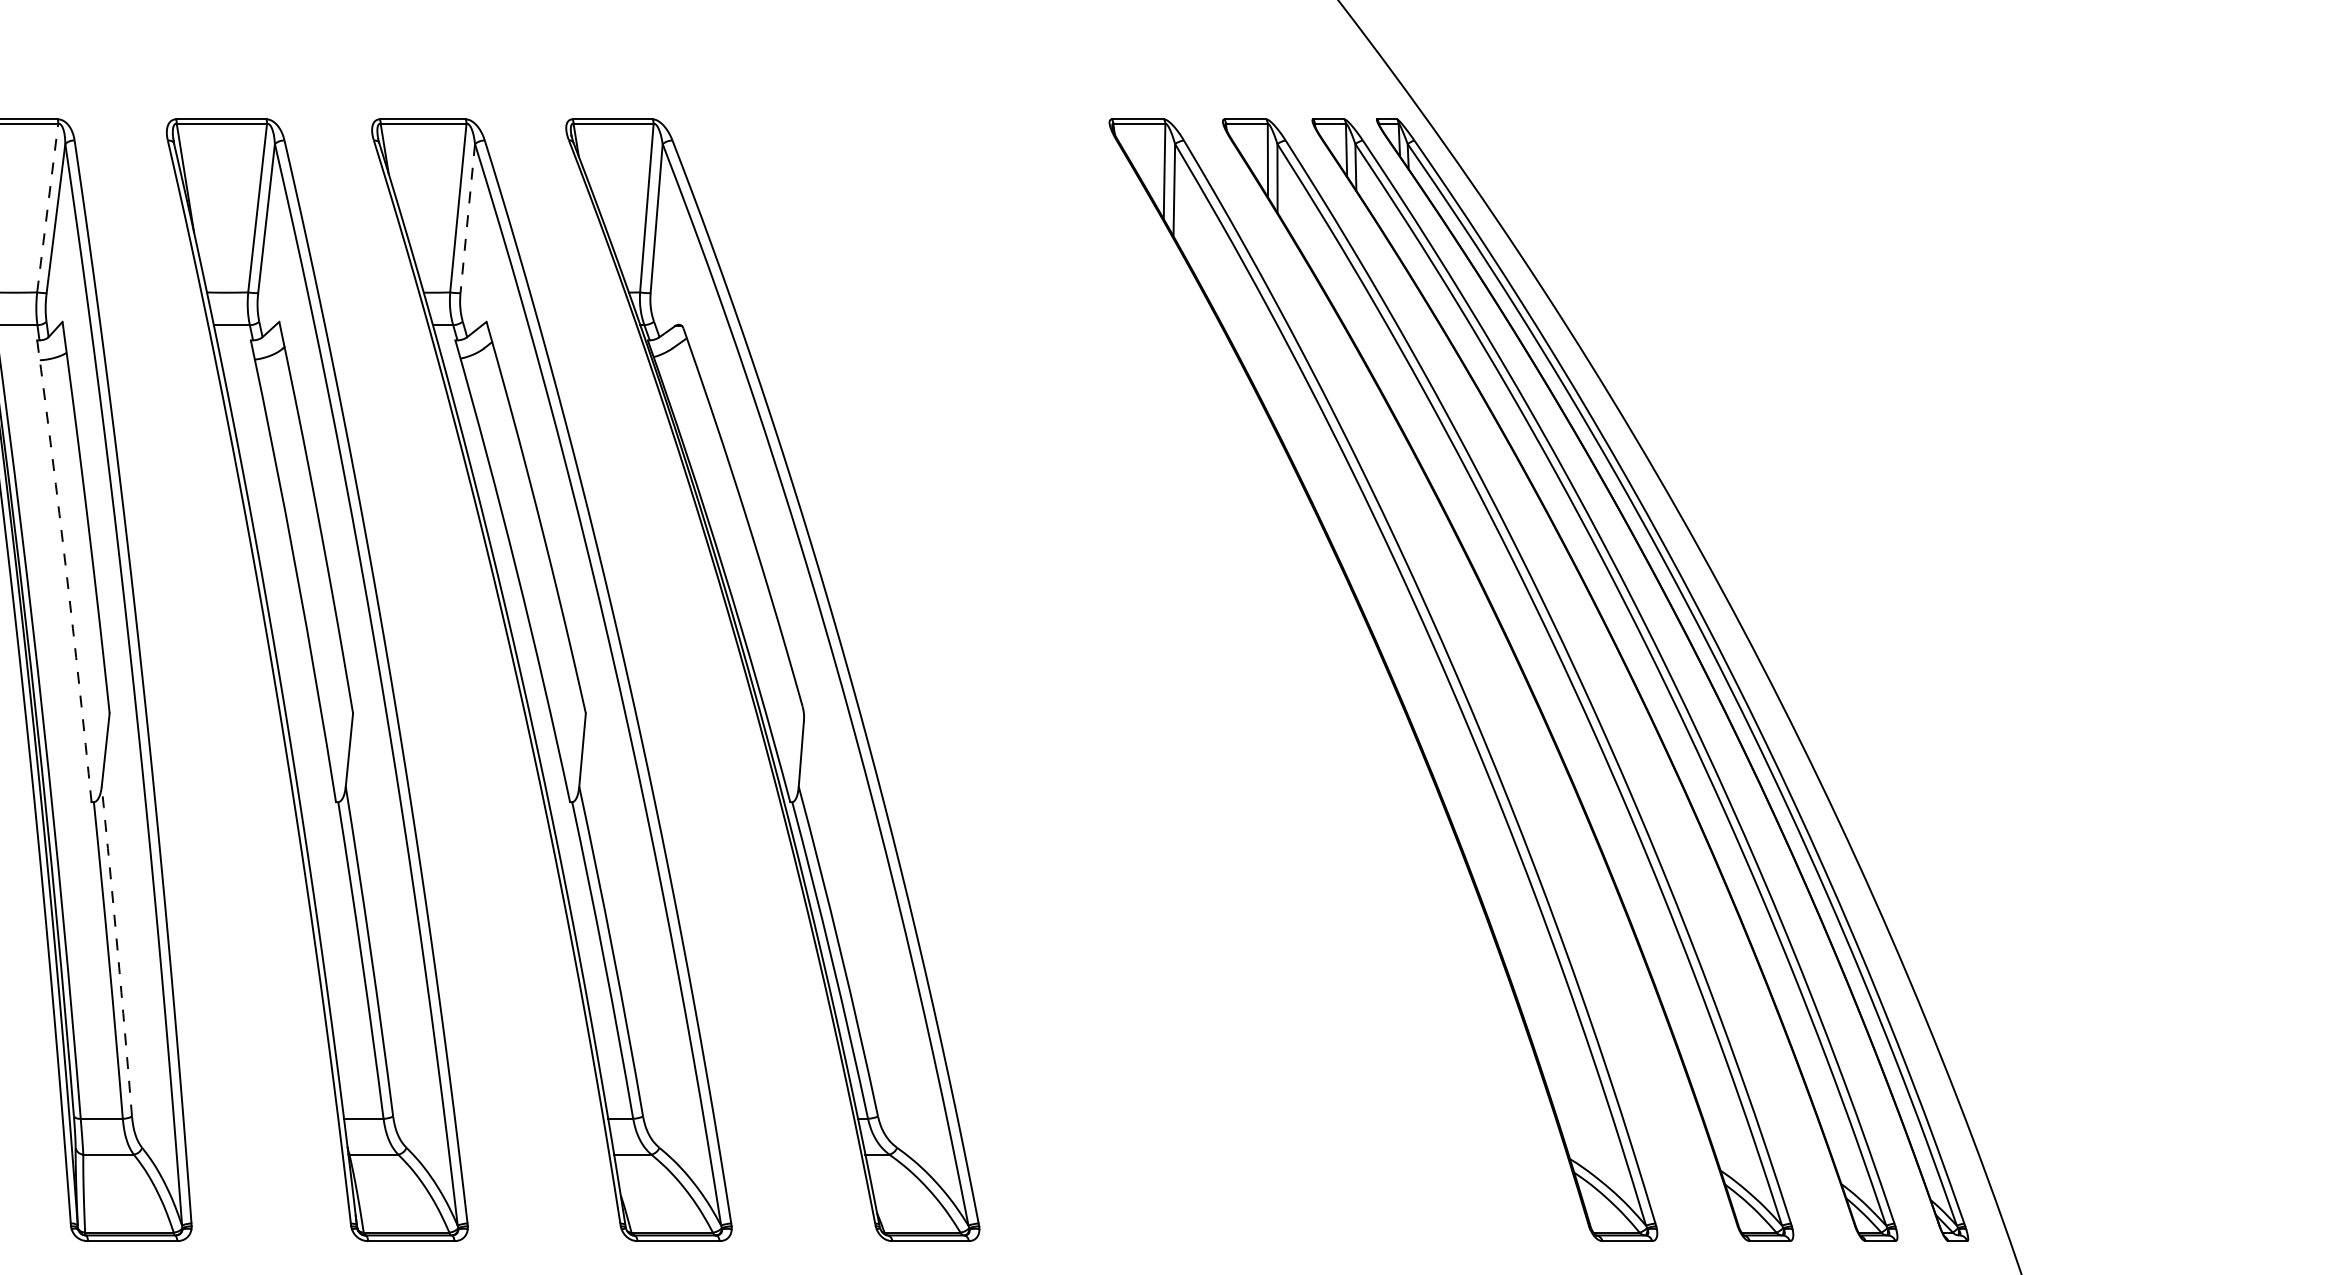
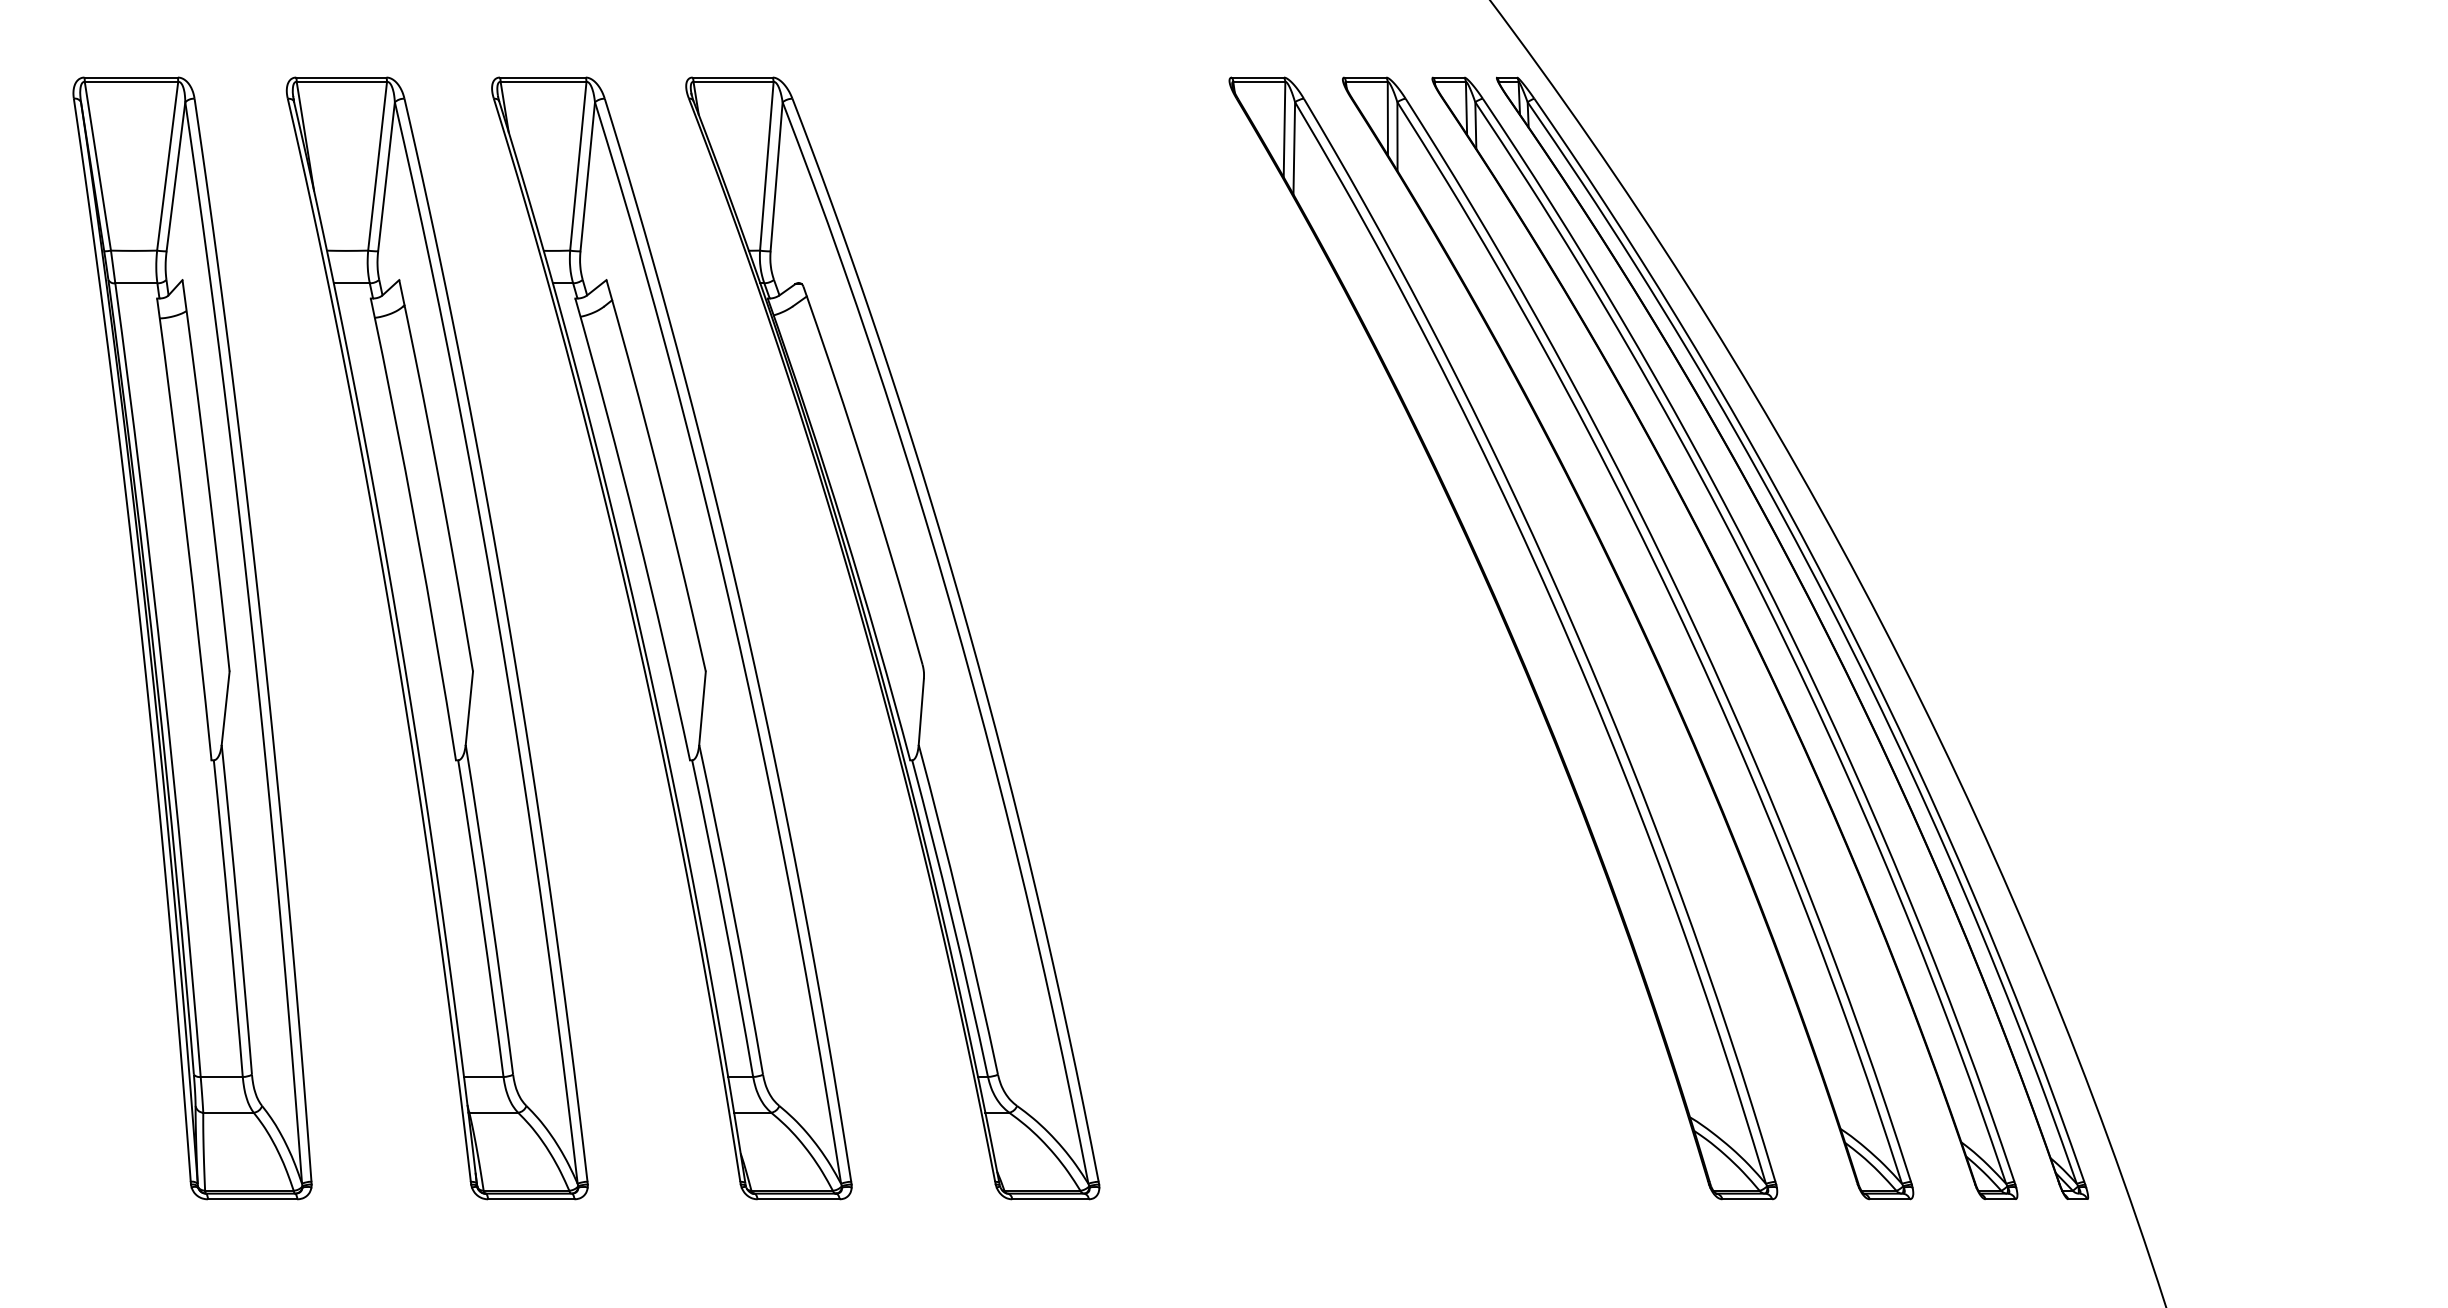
line: (47, 207) -> (167, 165), dashed -> solid
line: (467, 218) -> (587, 176), dashed -> solid
arc: (66, 571) -> (186, 529), dashed -> solid
arc: (117, 951) -> (237, 909), dashed -> solid

